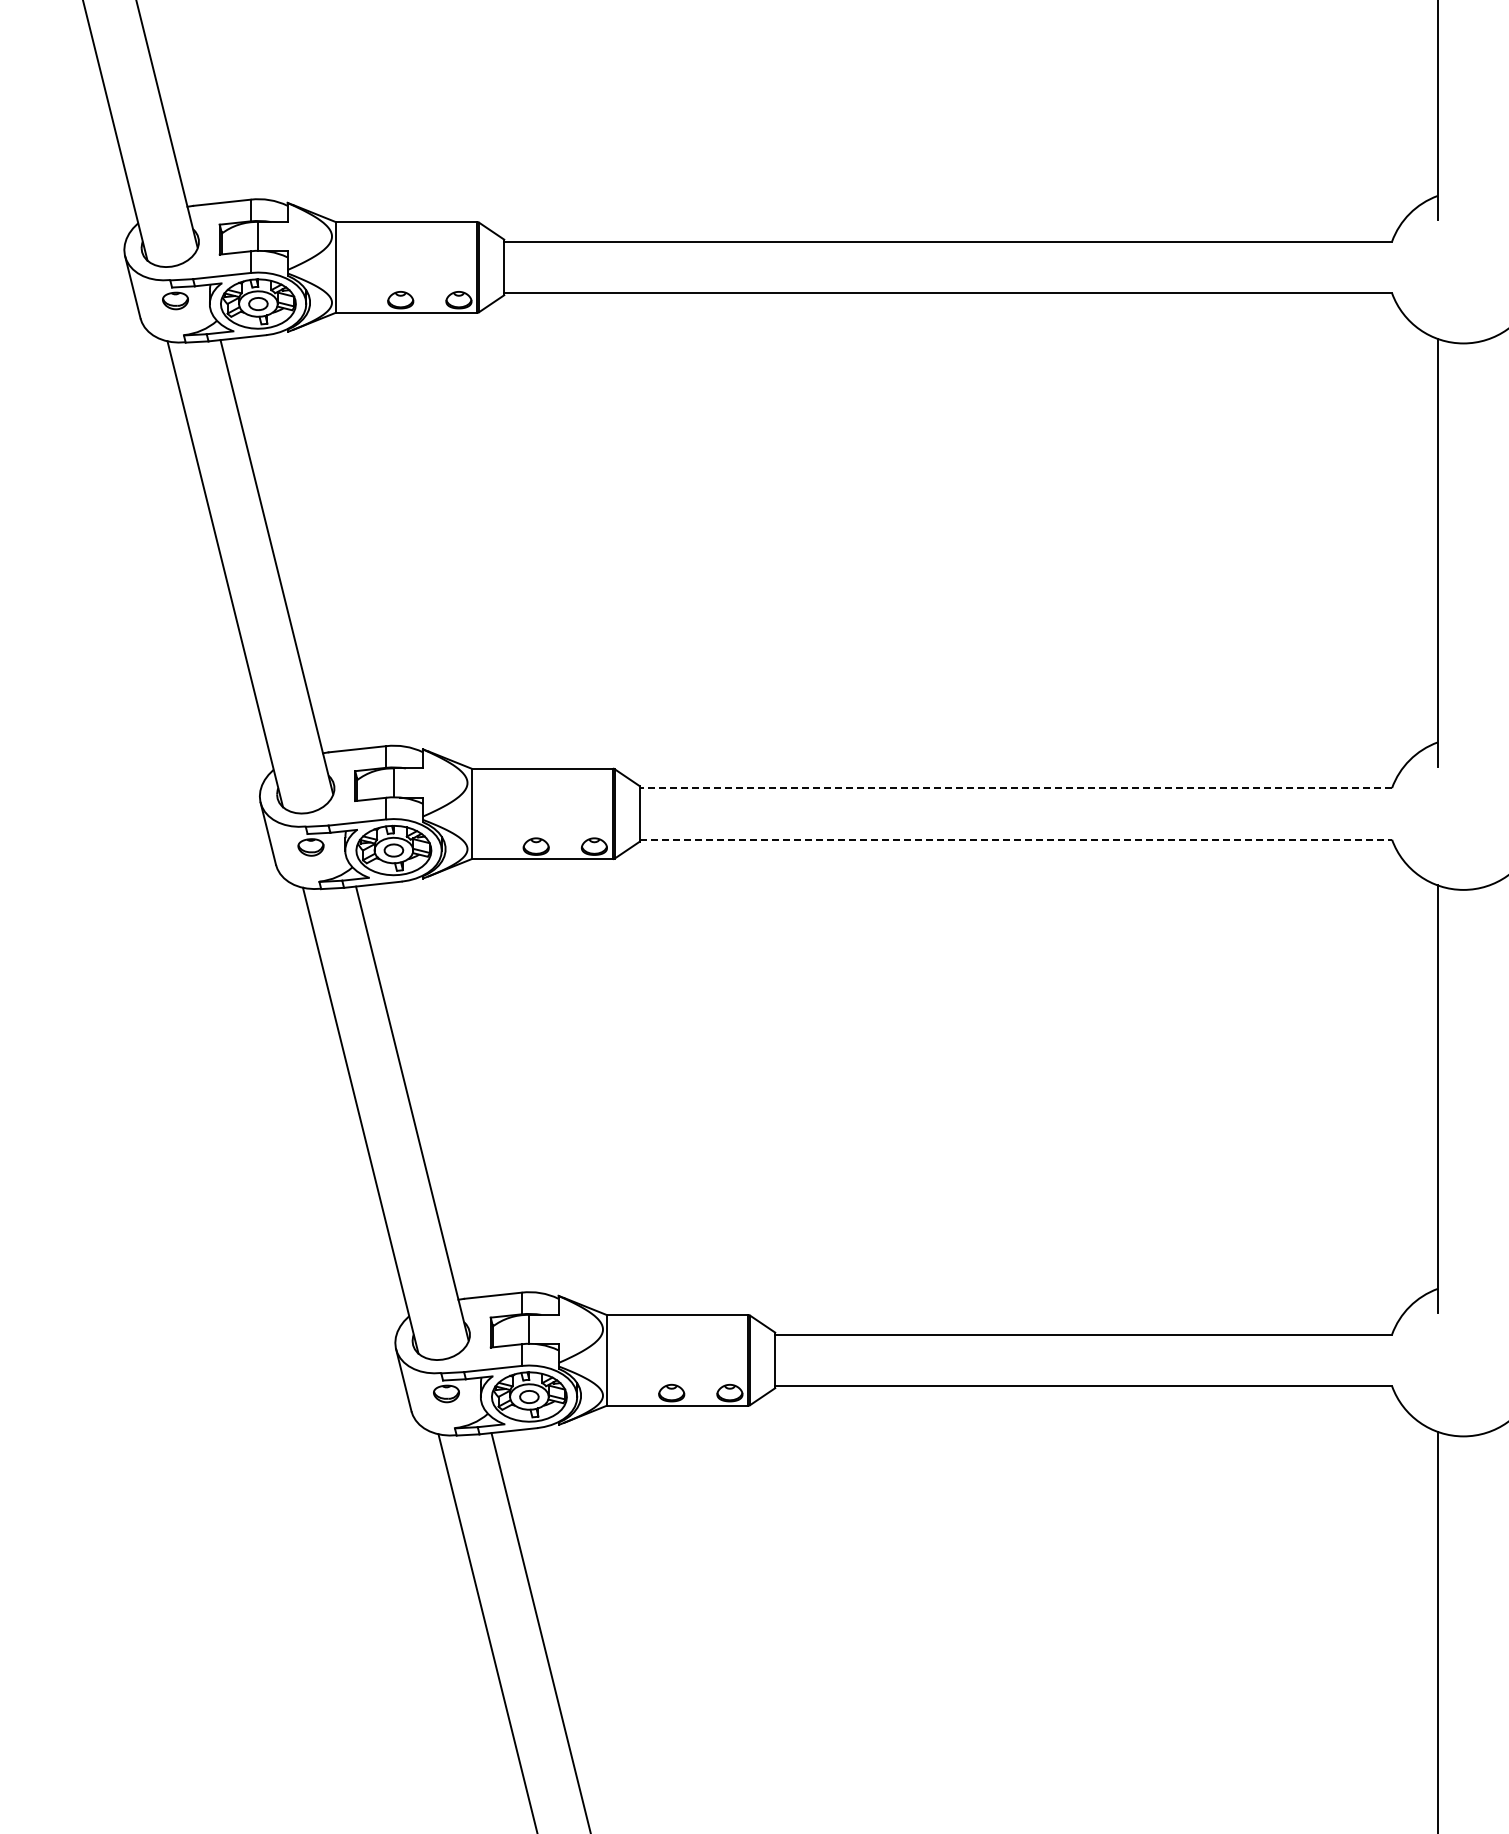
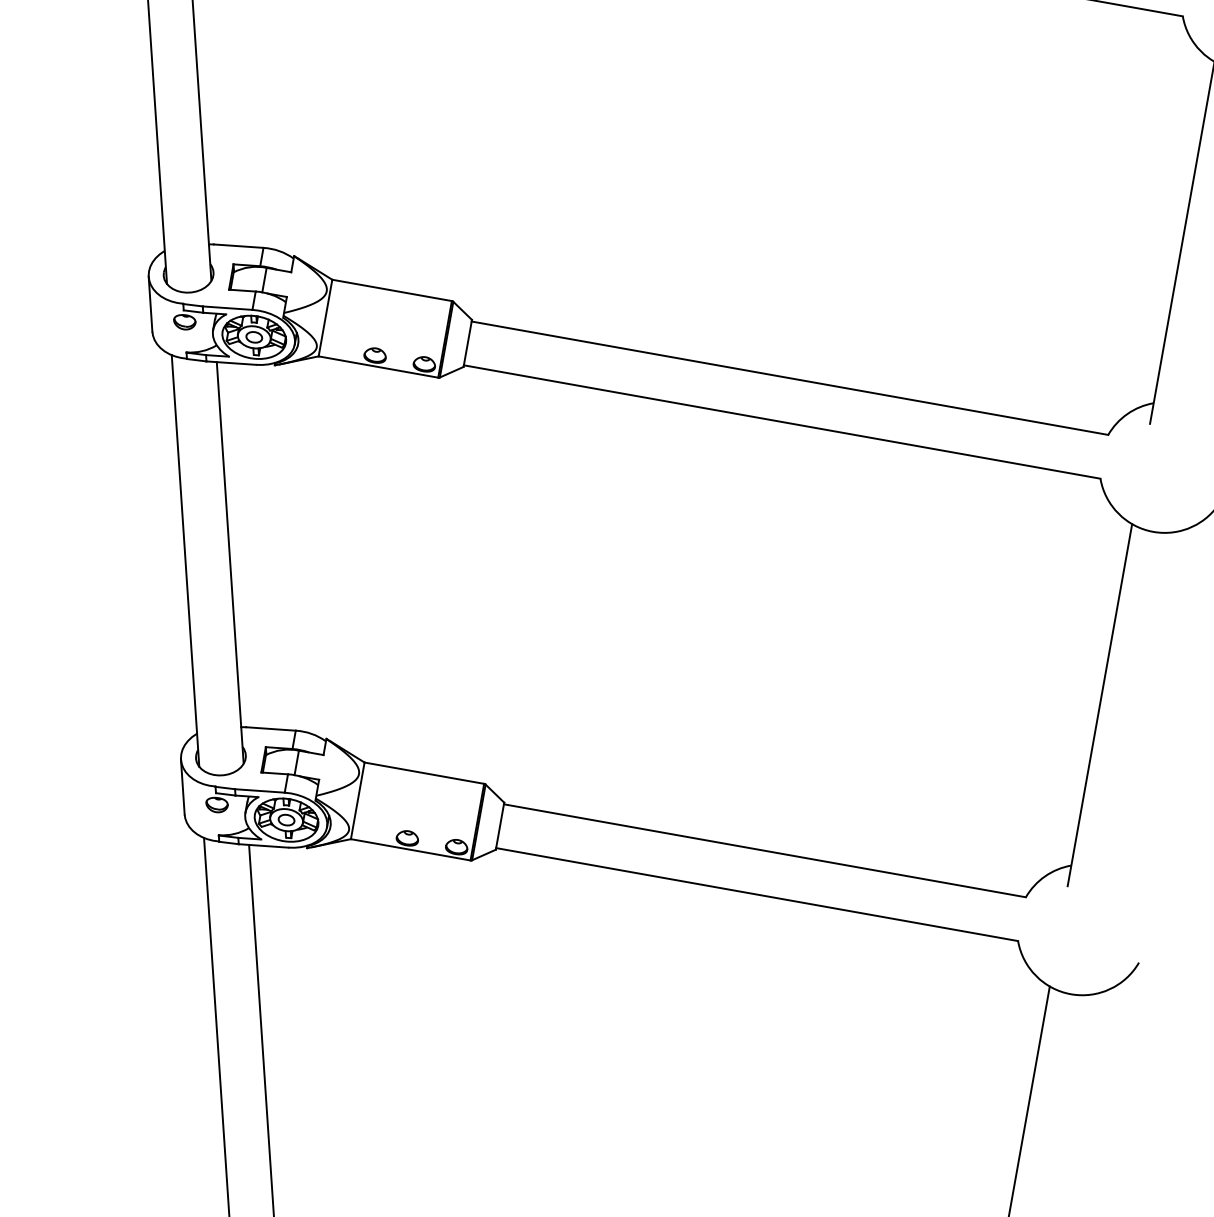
line: (1015, 788) -> (789, 378), dashed -> solid
line: (1016, 839) -> (782, 421), dashed -> solid

